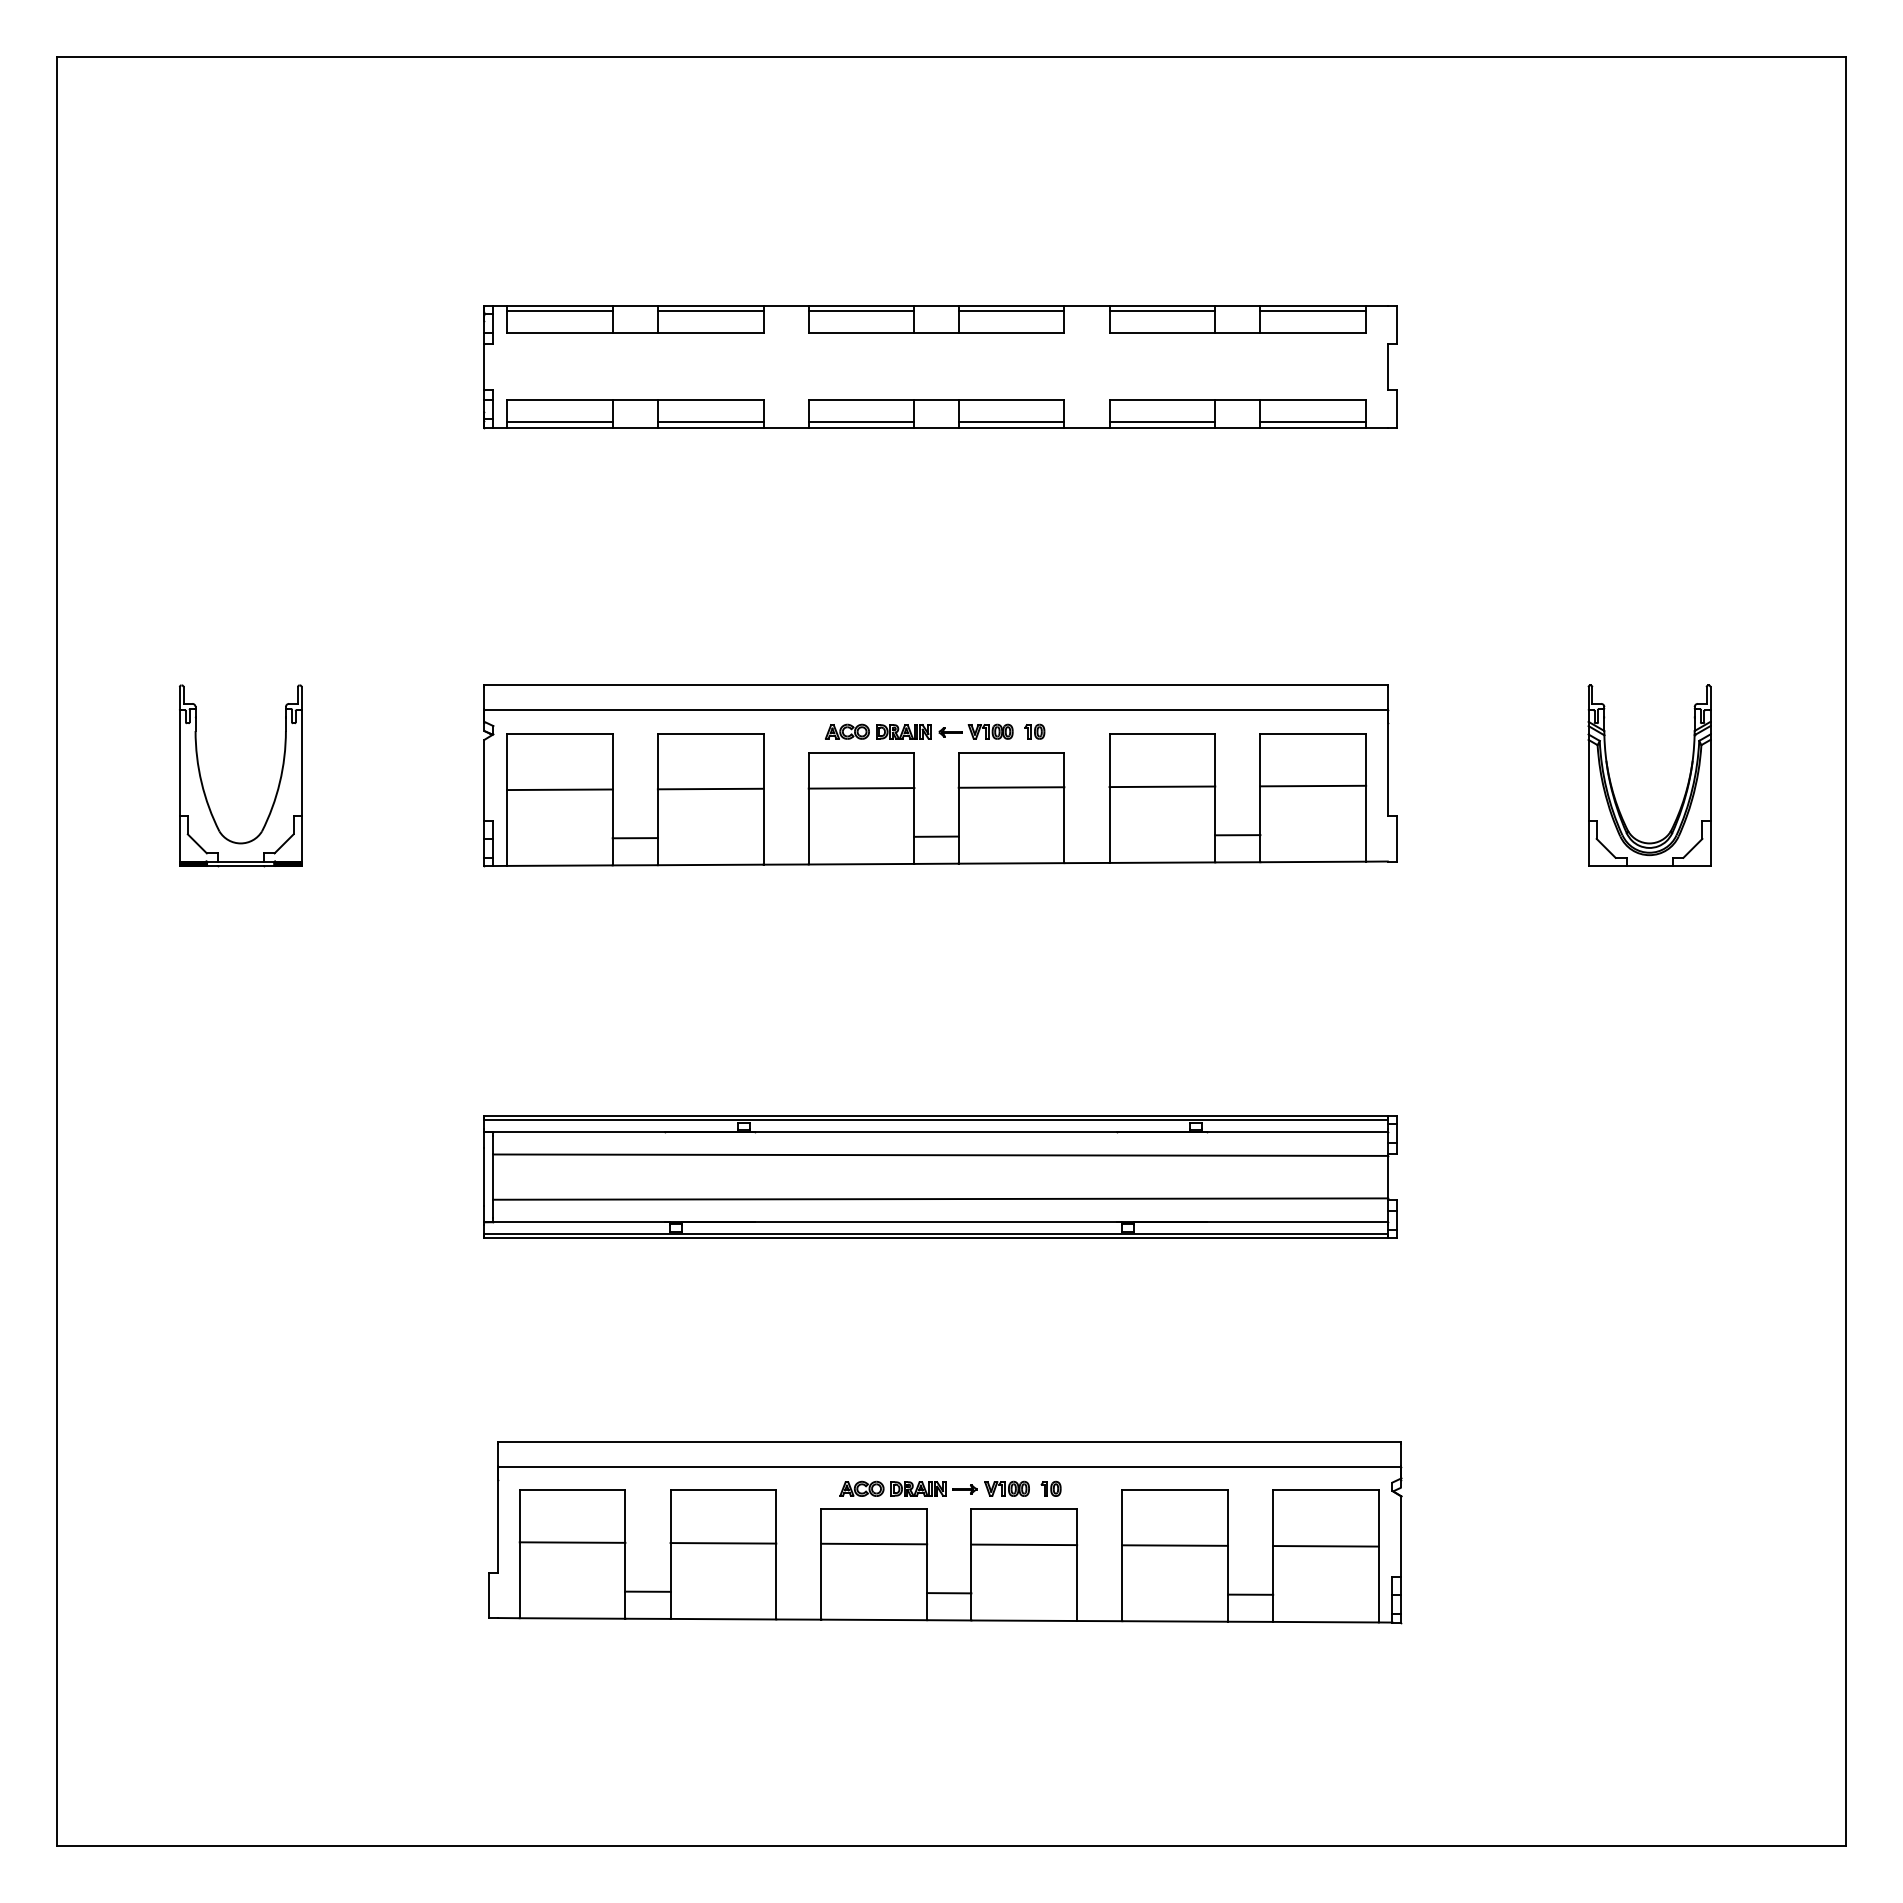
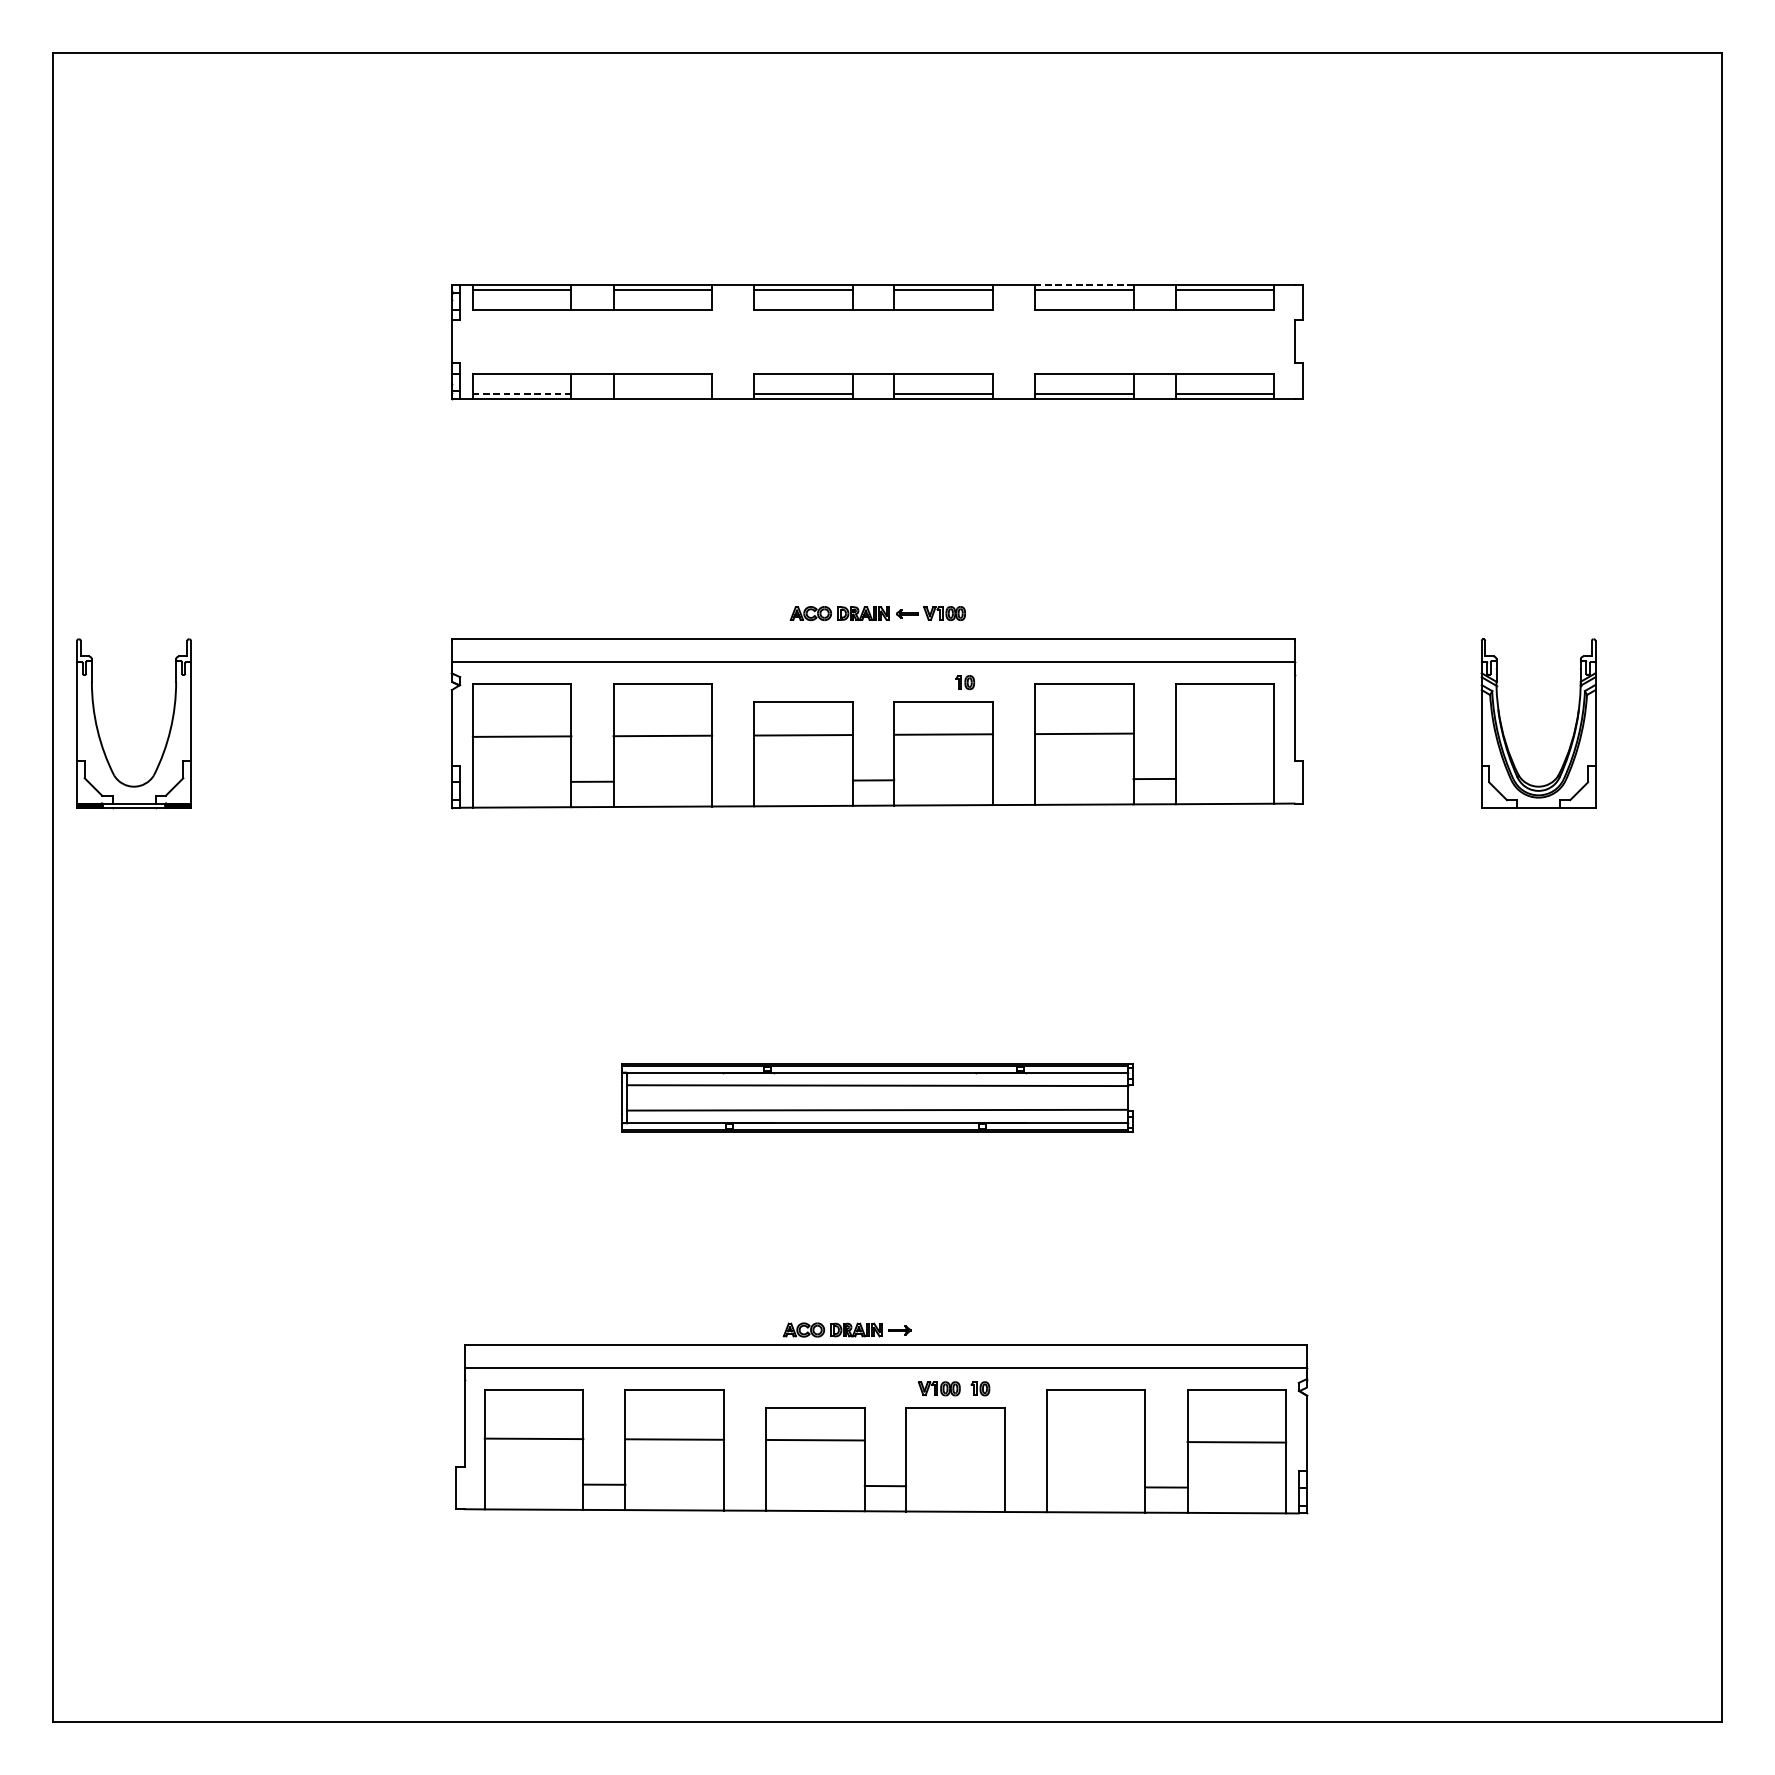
line: (1162, 305) -> (1084, 284), solid -> dashed
line: (559, 422) -> (521, 394), solid -> dashed
line: (710, 422) -> (662, 394), removed
part: (919, 731) -> (878, 613), moved
part: (203, 784) -> (99, 731), moved
line: (1313, 785) -> (1225, 732), removed
part: (940, 1176) -> (877, 1097), size x0.6
part: (908, 1488) -> (847, 1329), moved
line: (1024, 1544) -> (955, 1440), removed
line: (1175, 1545) -> (1096, 1441), removed

